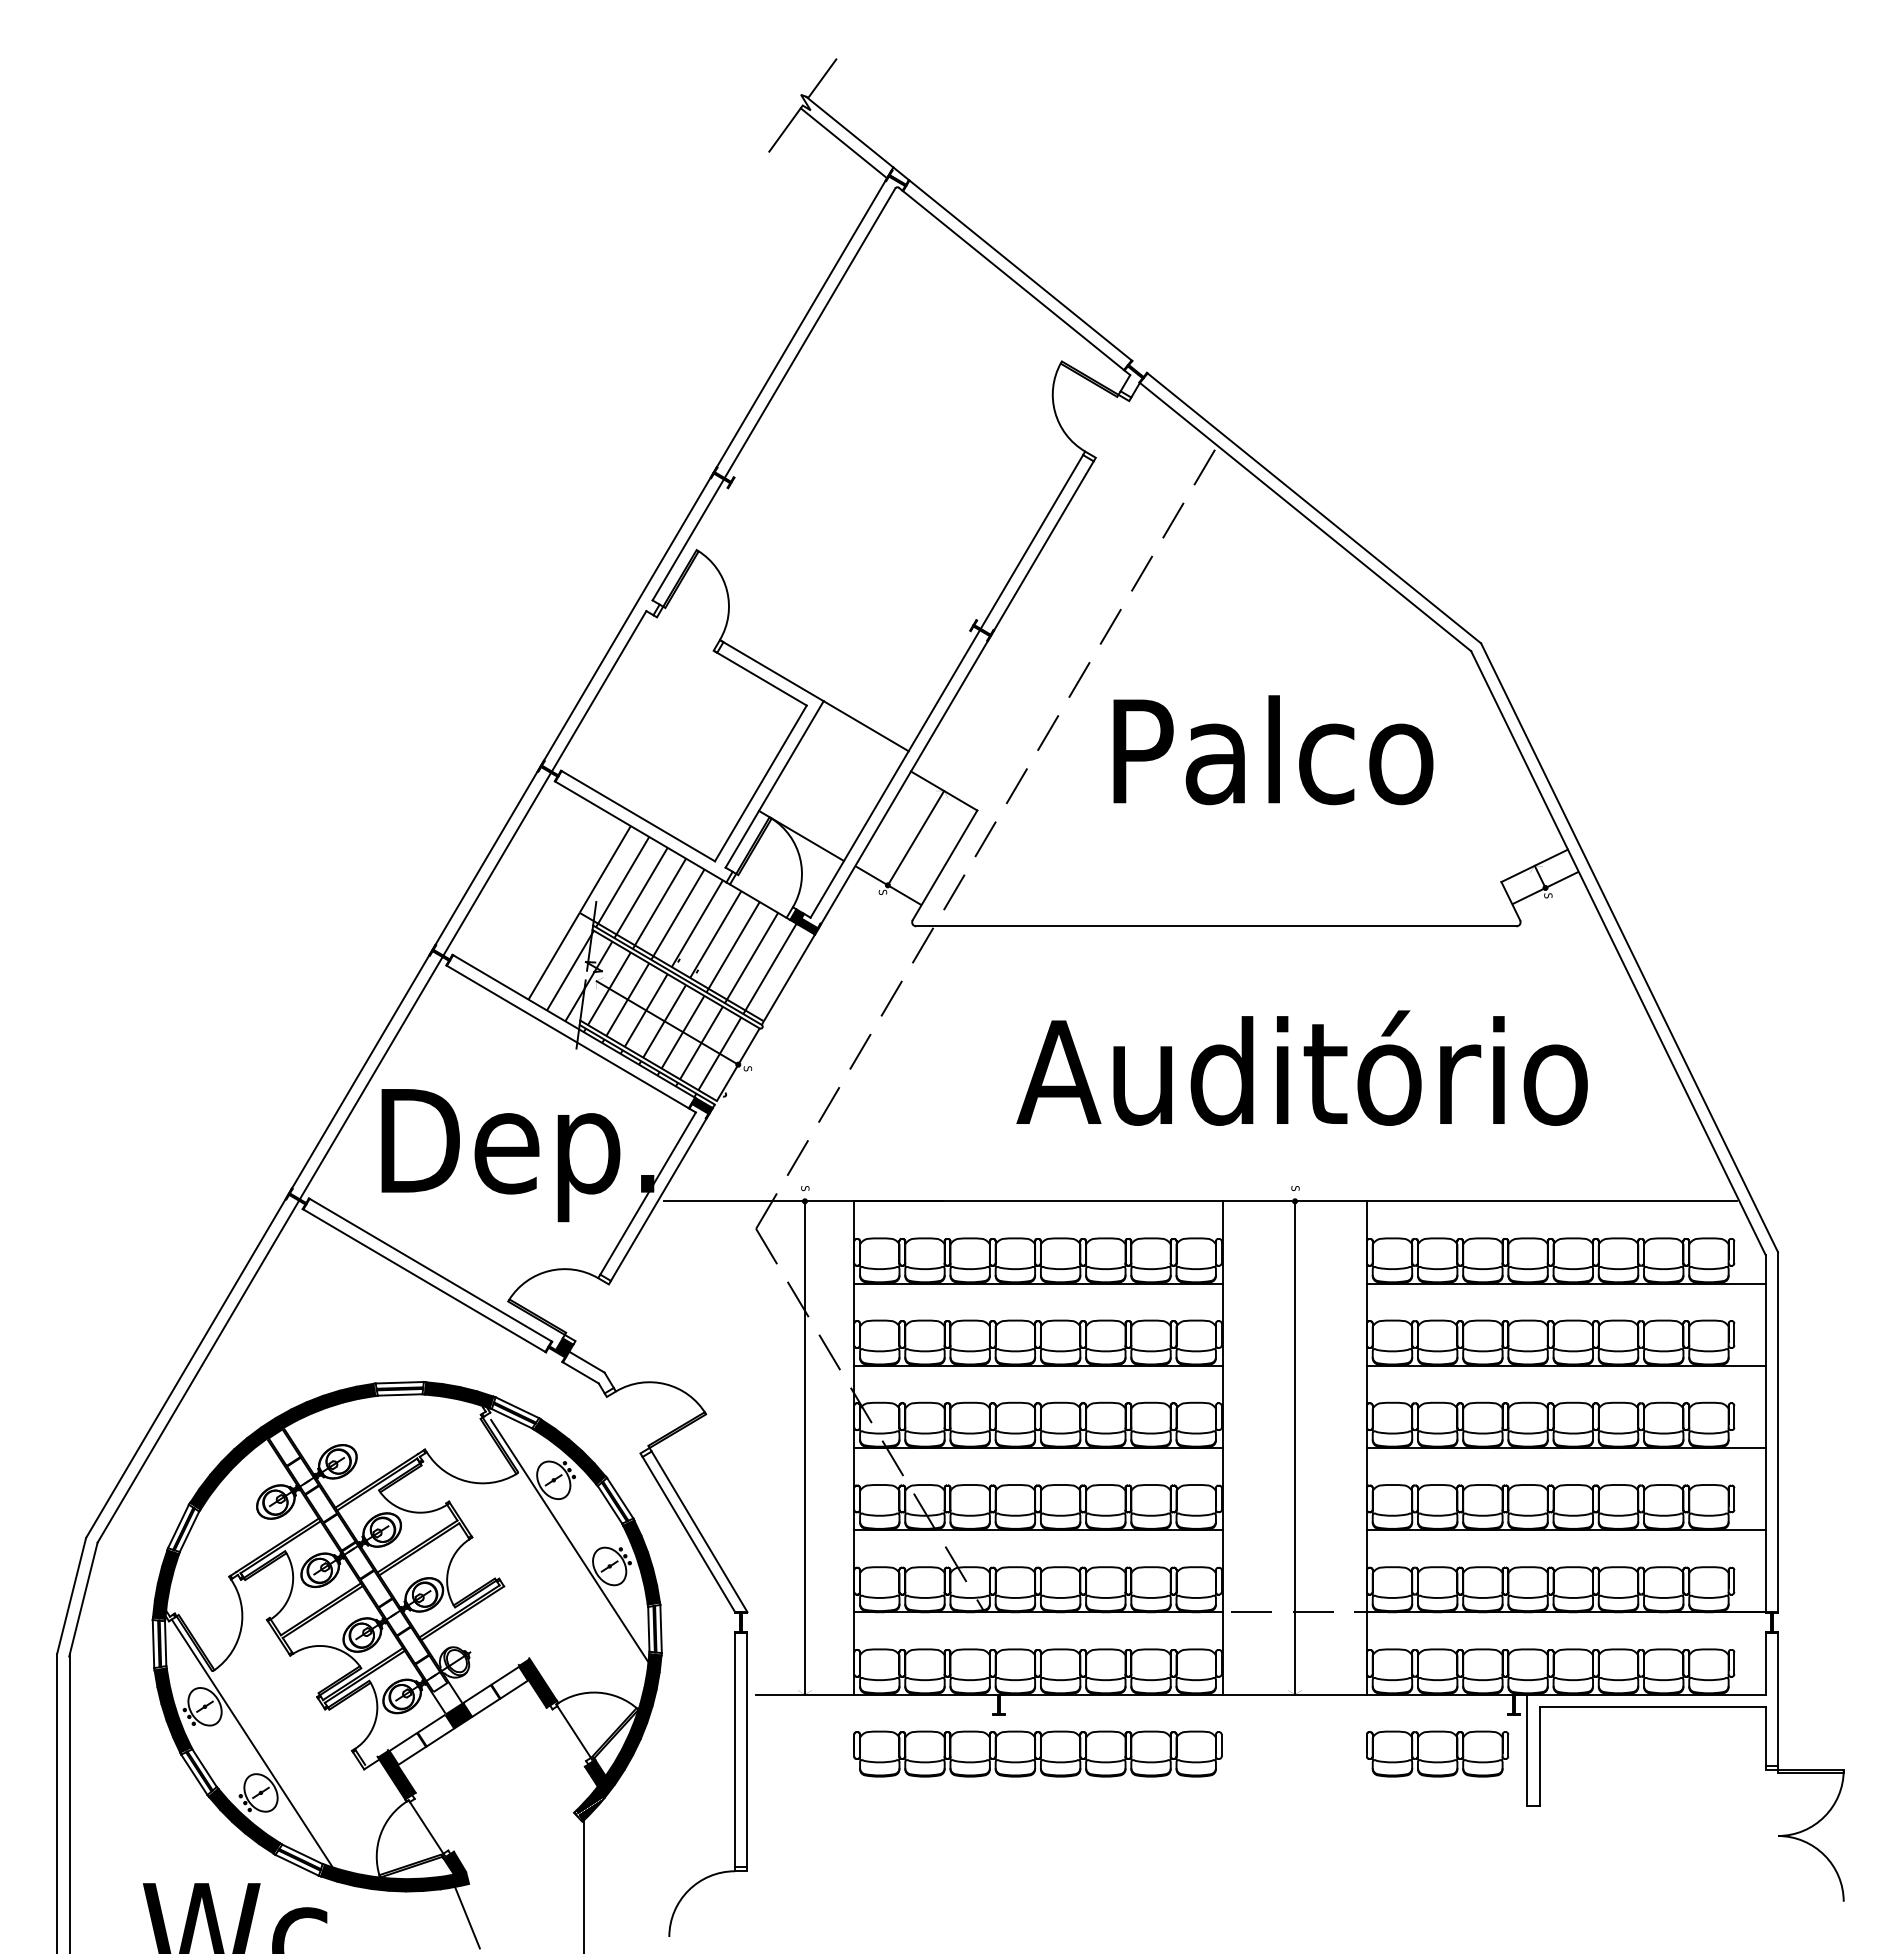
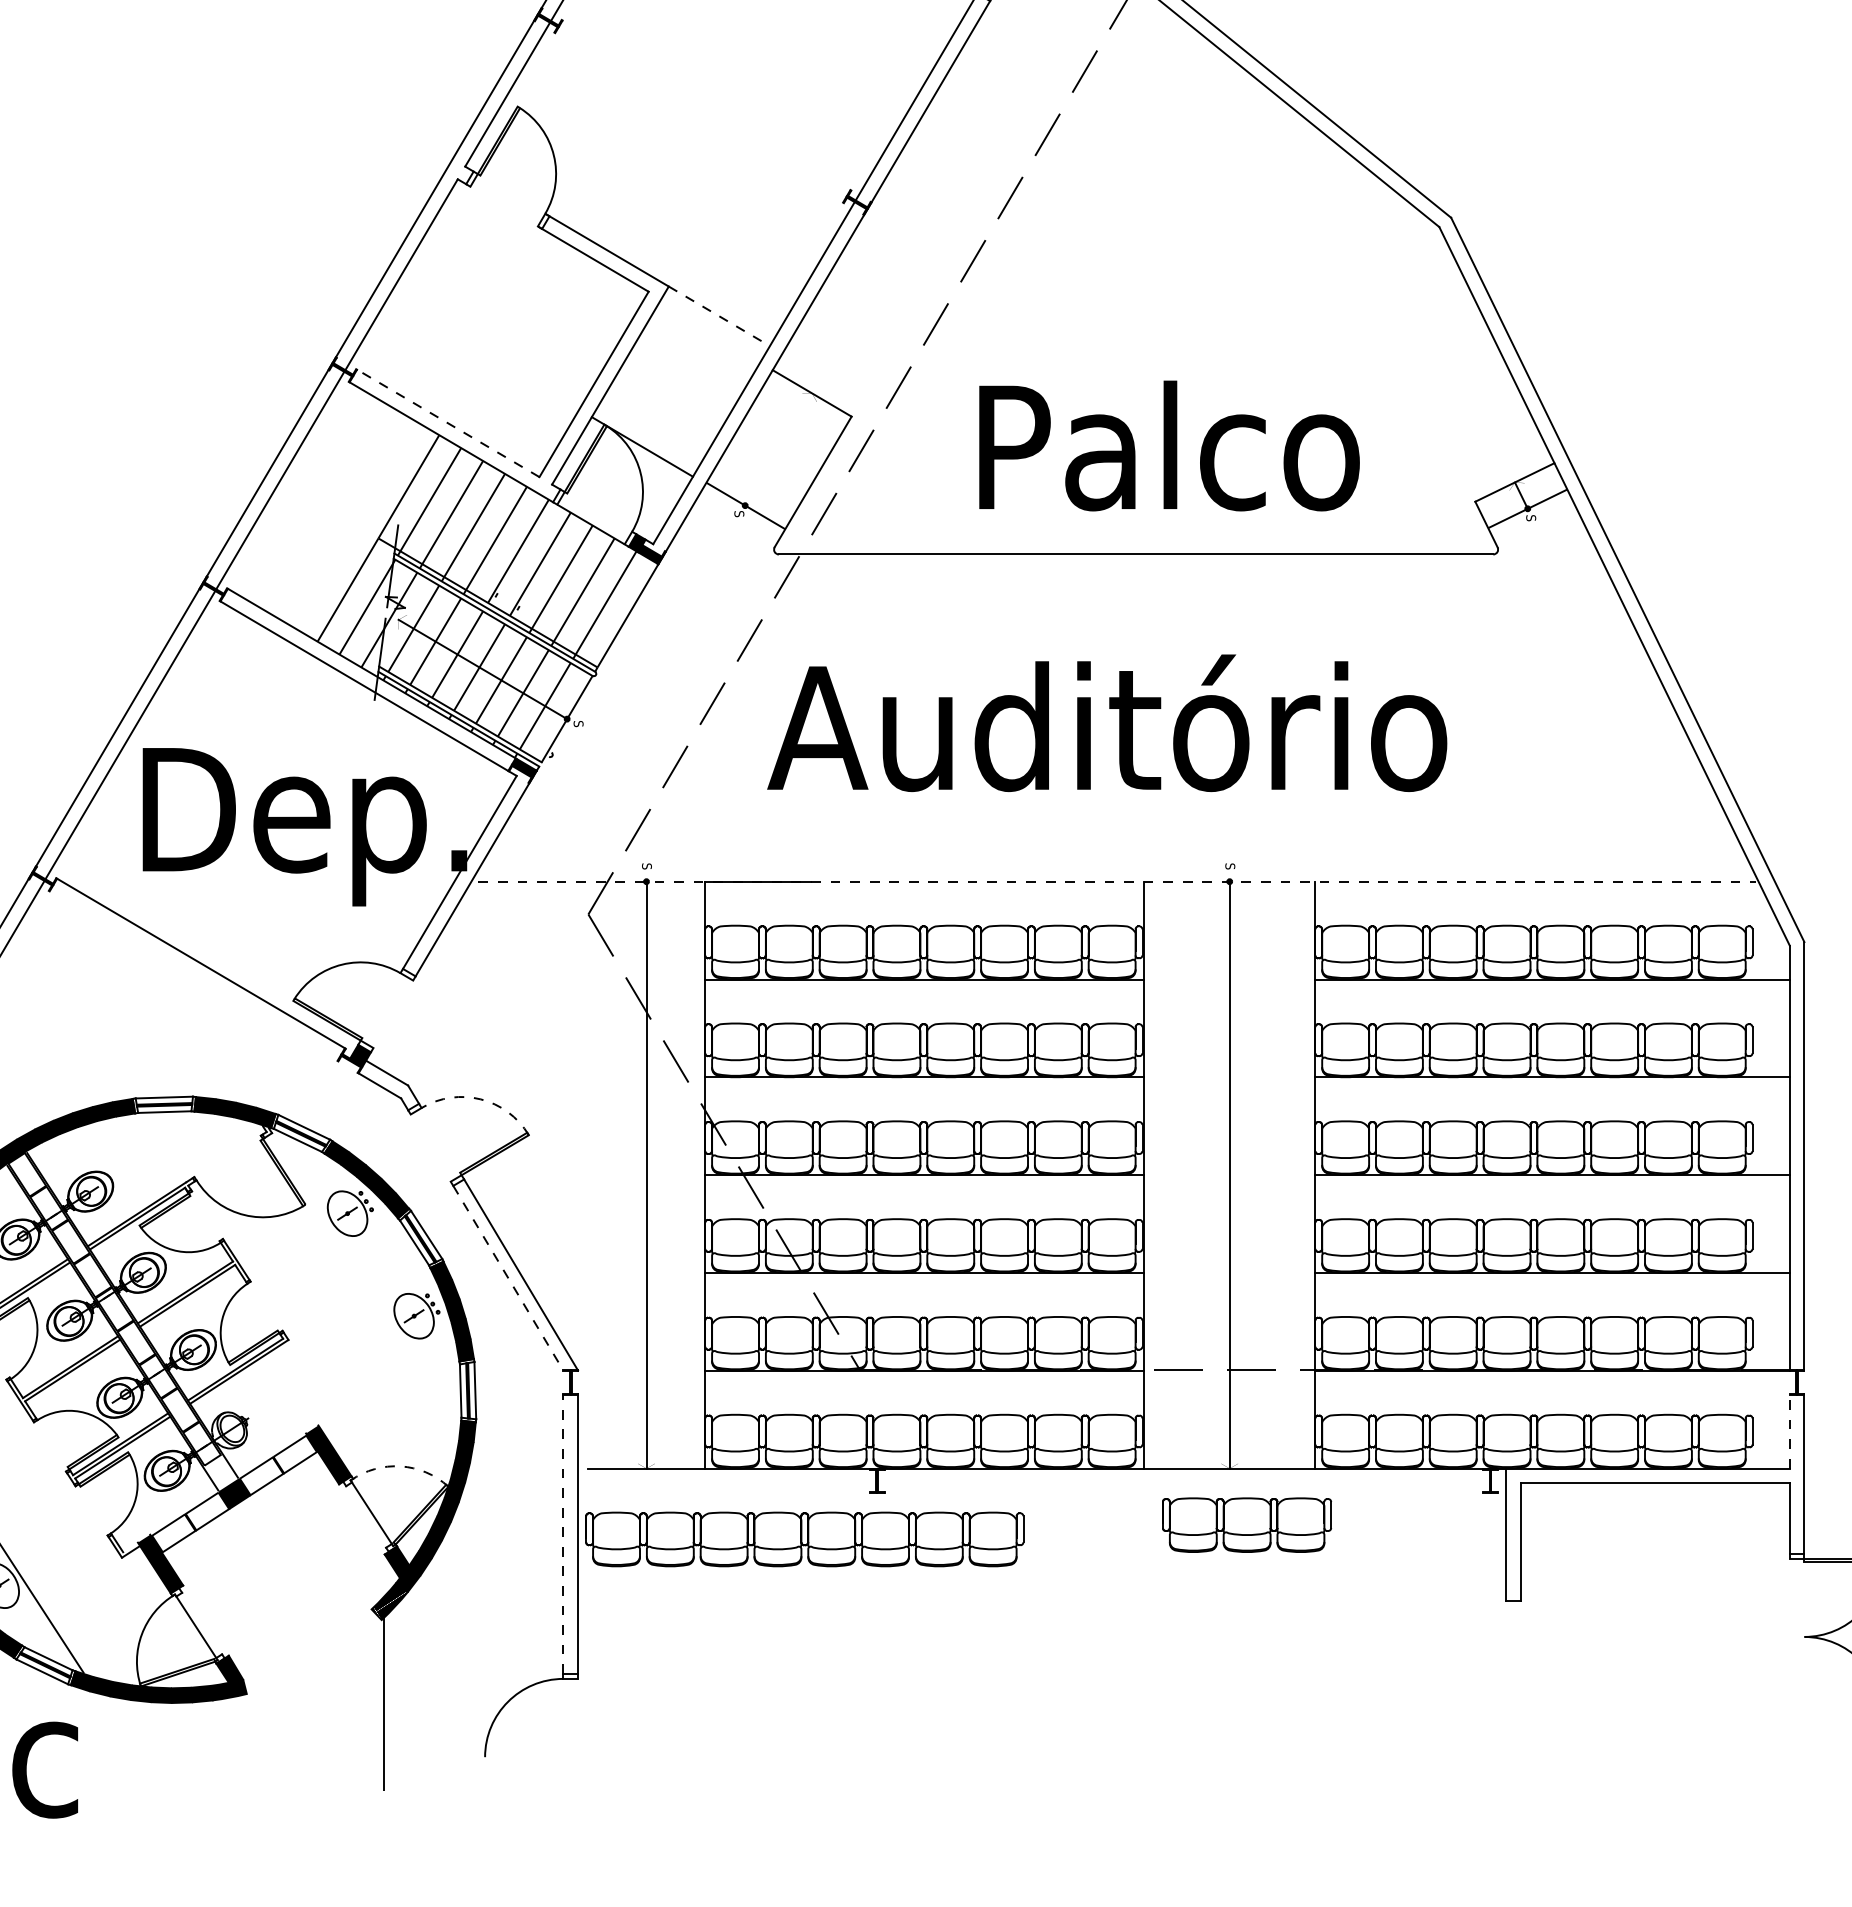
line: (866, 726) -> (719, 316), solid -> dashed
text: (1273, 750) -> (1169, 446), moved
line: (638, 816) -> (448, 423), solid -> dashed
line: (915, 838) -> (778, 449), removed
text: (1301, 1067) -> (1106, 722), moved
line: (1200, 1201) -> (1117, 881), solid -> dashed
line: (424, 1280) -> (193, 975), removed
arc: (665, 1384) -> (480, 1099), solid -> dashed
line: (689, 1534) -> (509, 1278), solid -> dashed
line: (569, 1540) -> (366, 1285), removed
line: (1765, 1662) -> (1789, 1430), solid -> dashed
arc: (598, 1692) -> (400, 1466), solid -> dashed
line: (735, 1749) -> (563, 1534), solid -> dashed
part: (1037, 1753) -> (804, 1538), moved
part: (1437, 1753) -> (1246, 1524), moved
line: (467, 1917) -> (244, 1733), removed

